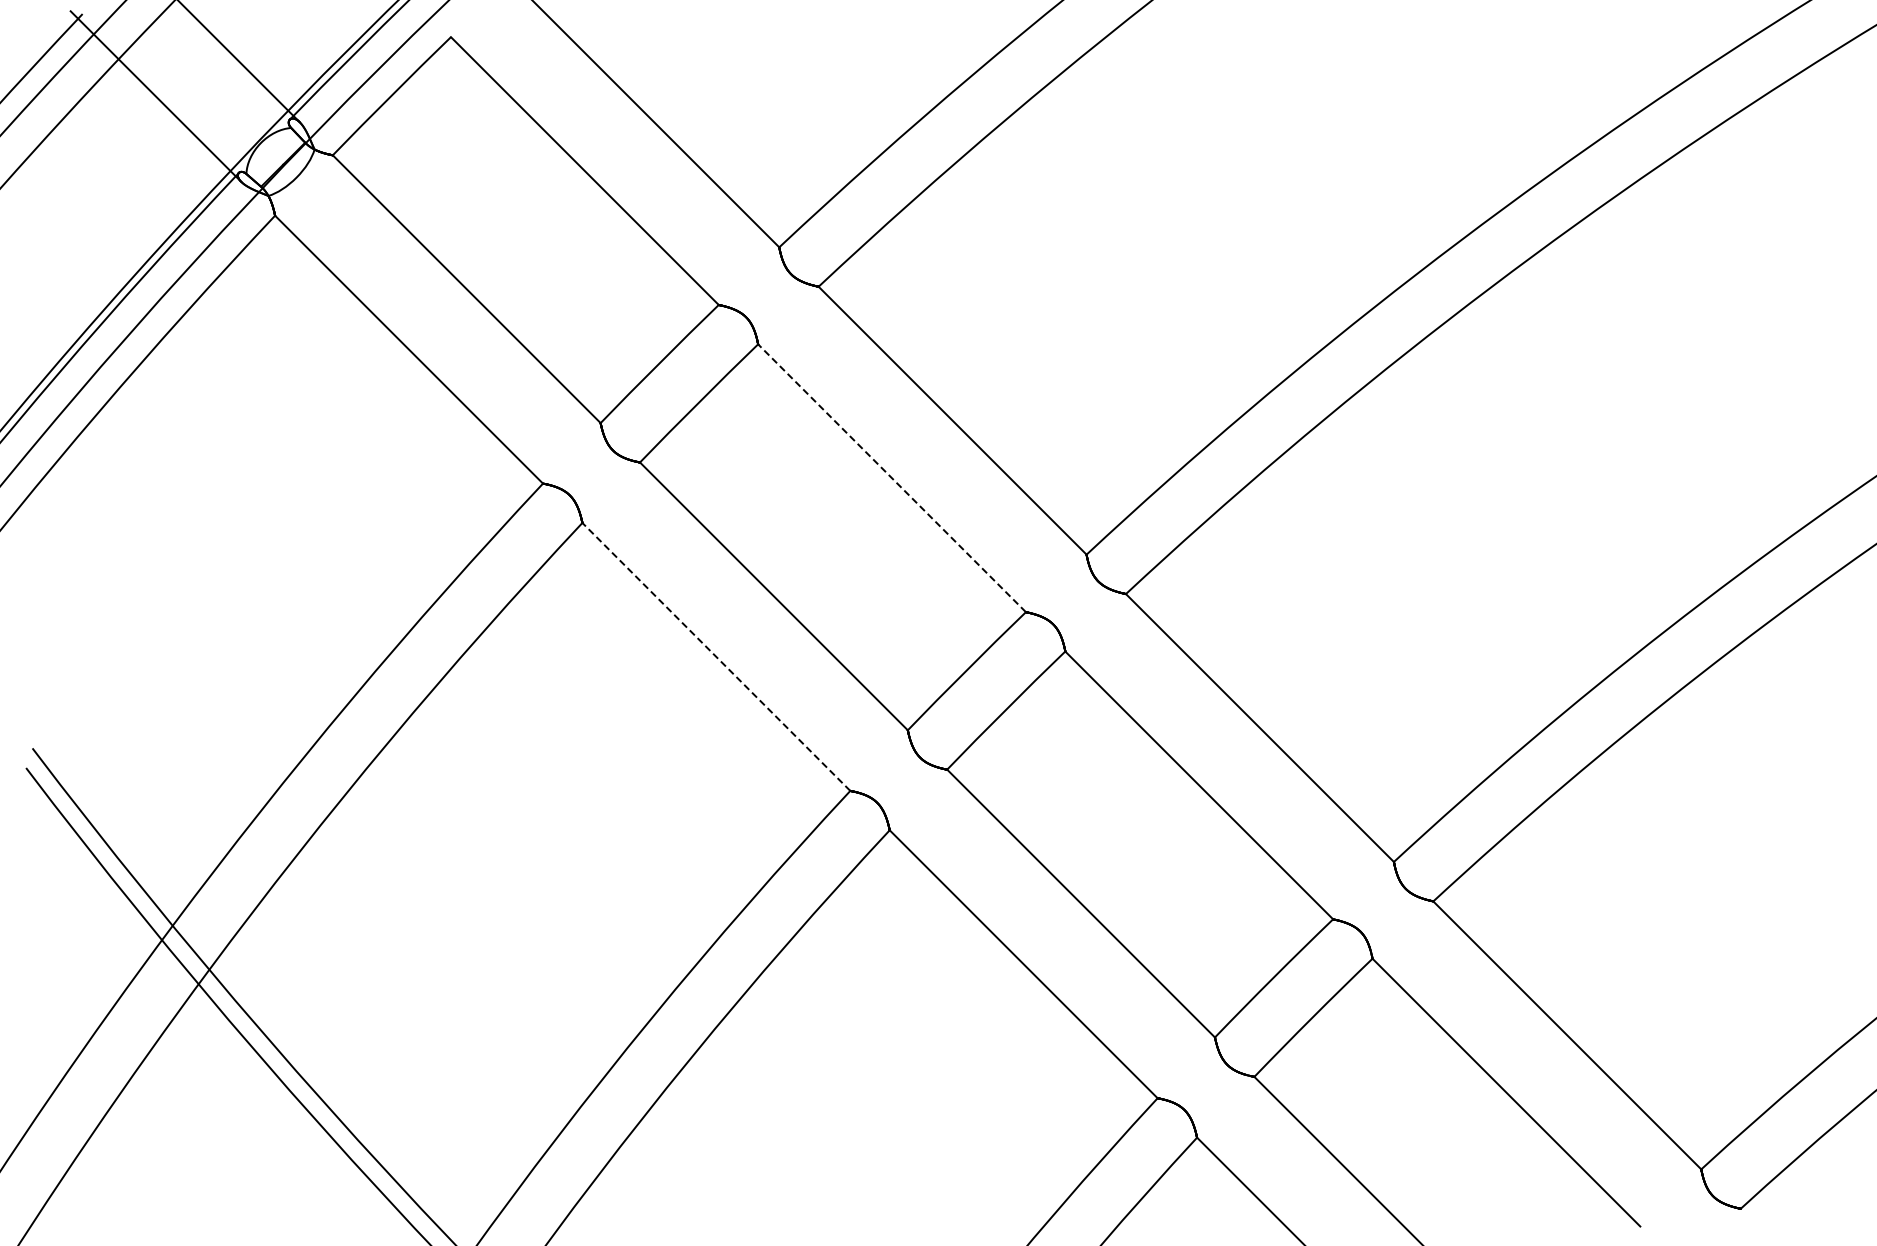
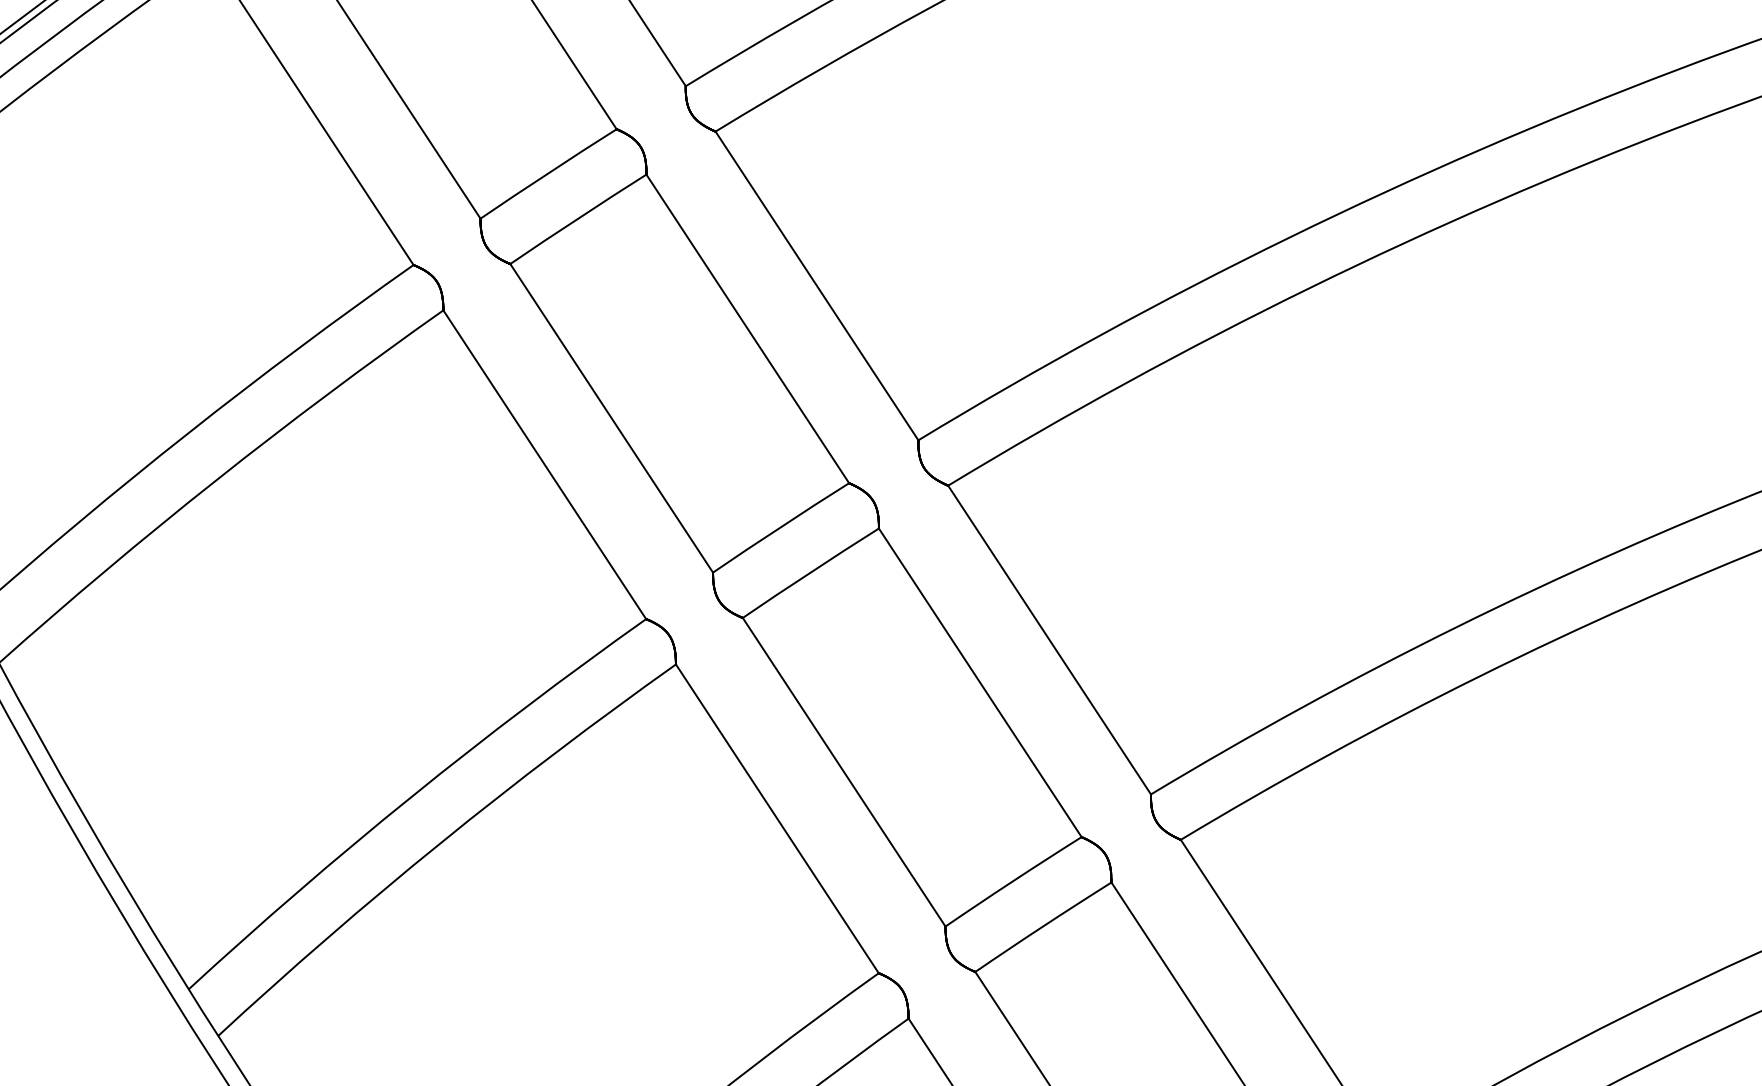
line: (891, 477) -> (747, 328), dashed -> solid
line: (716, 656) -> (544, 464), dashed -> solid

